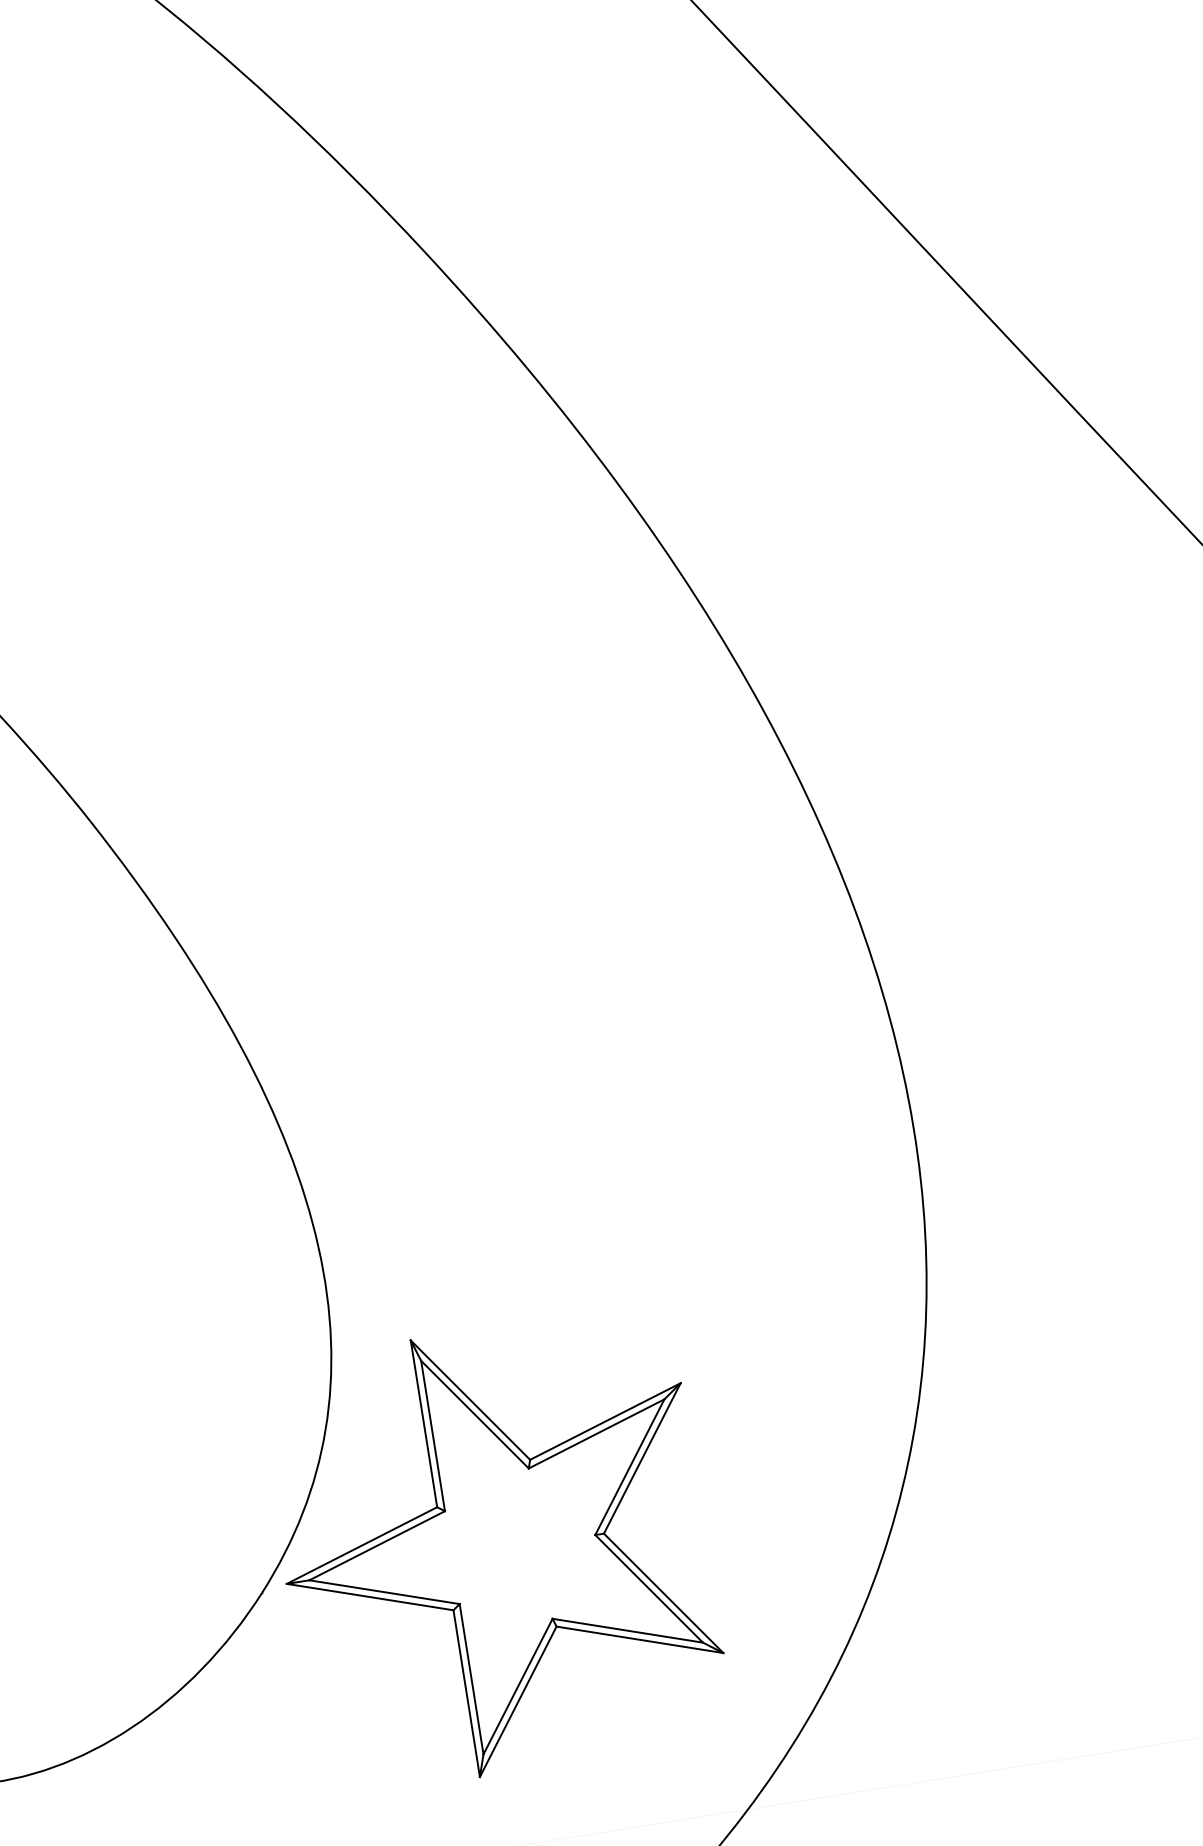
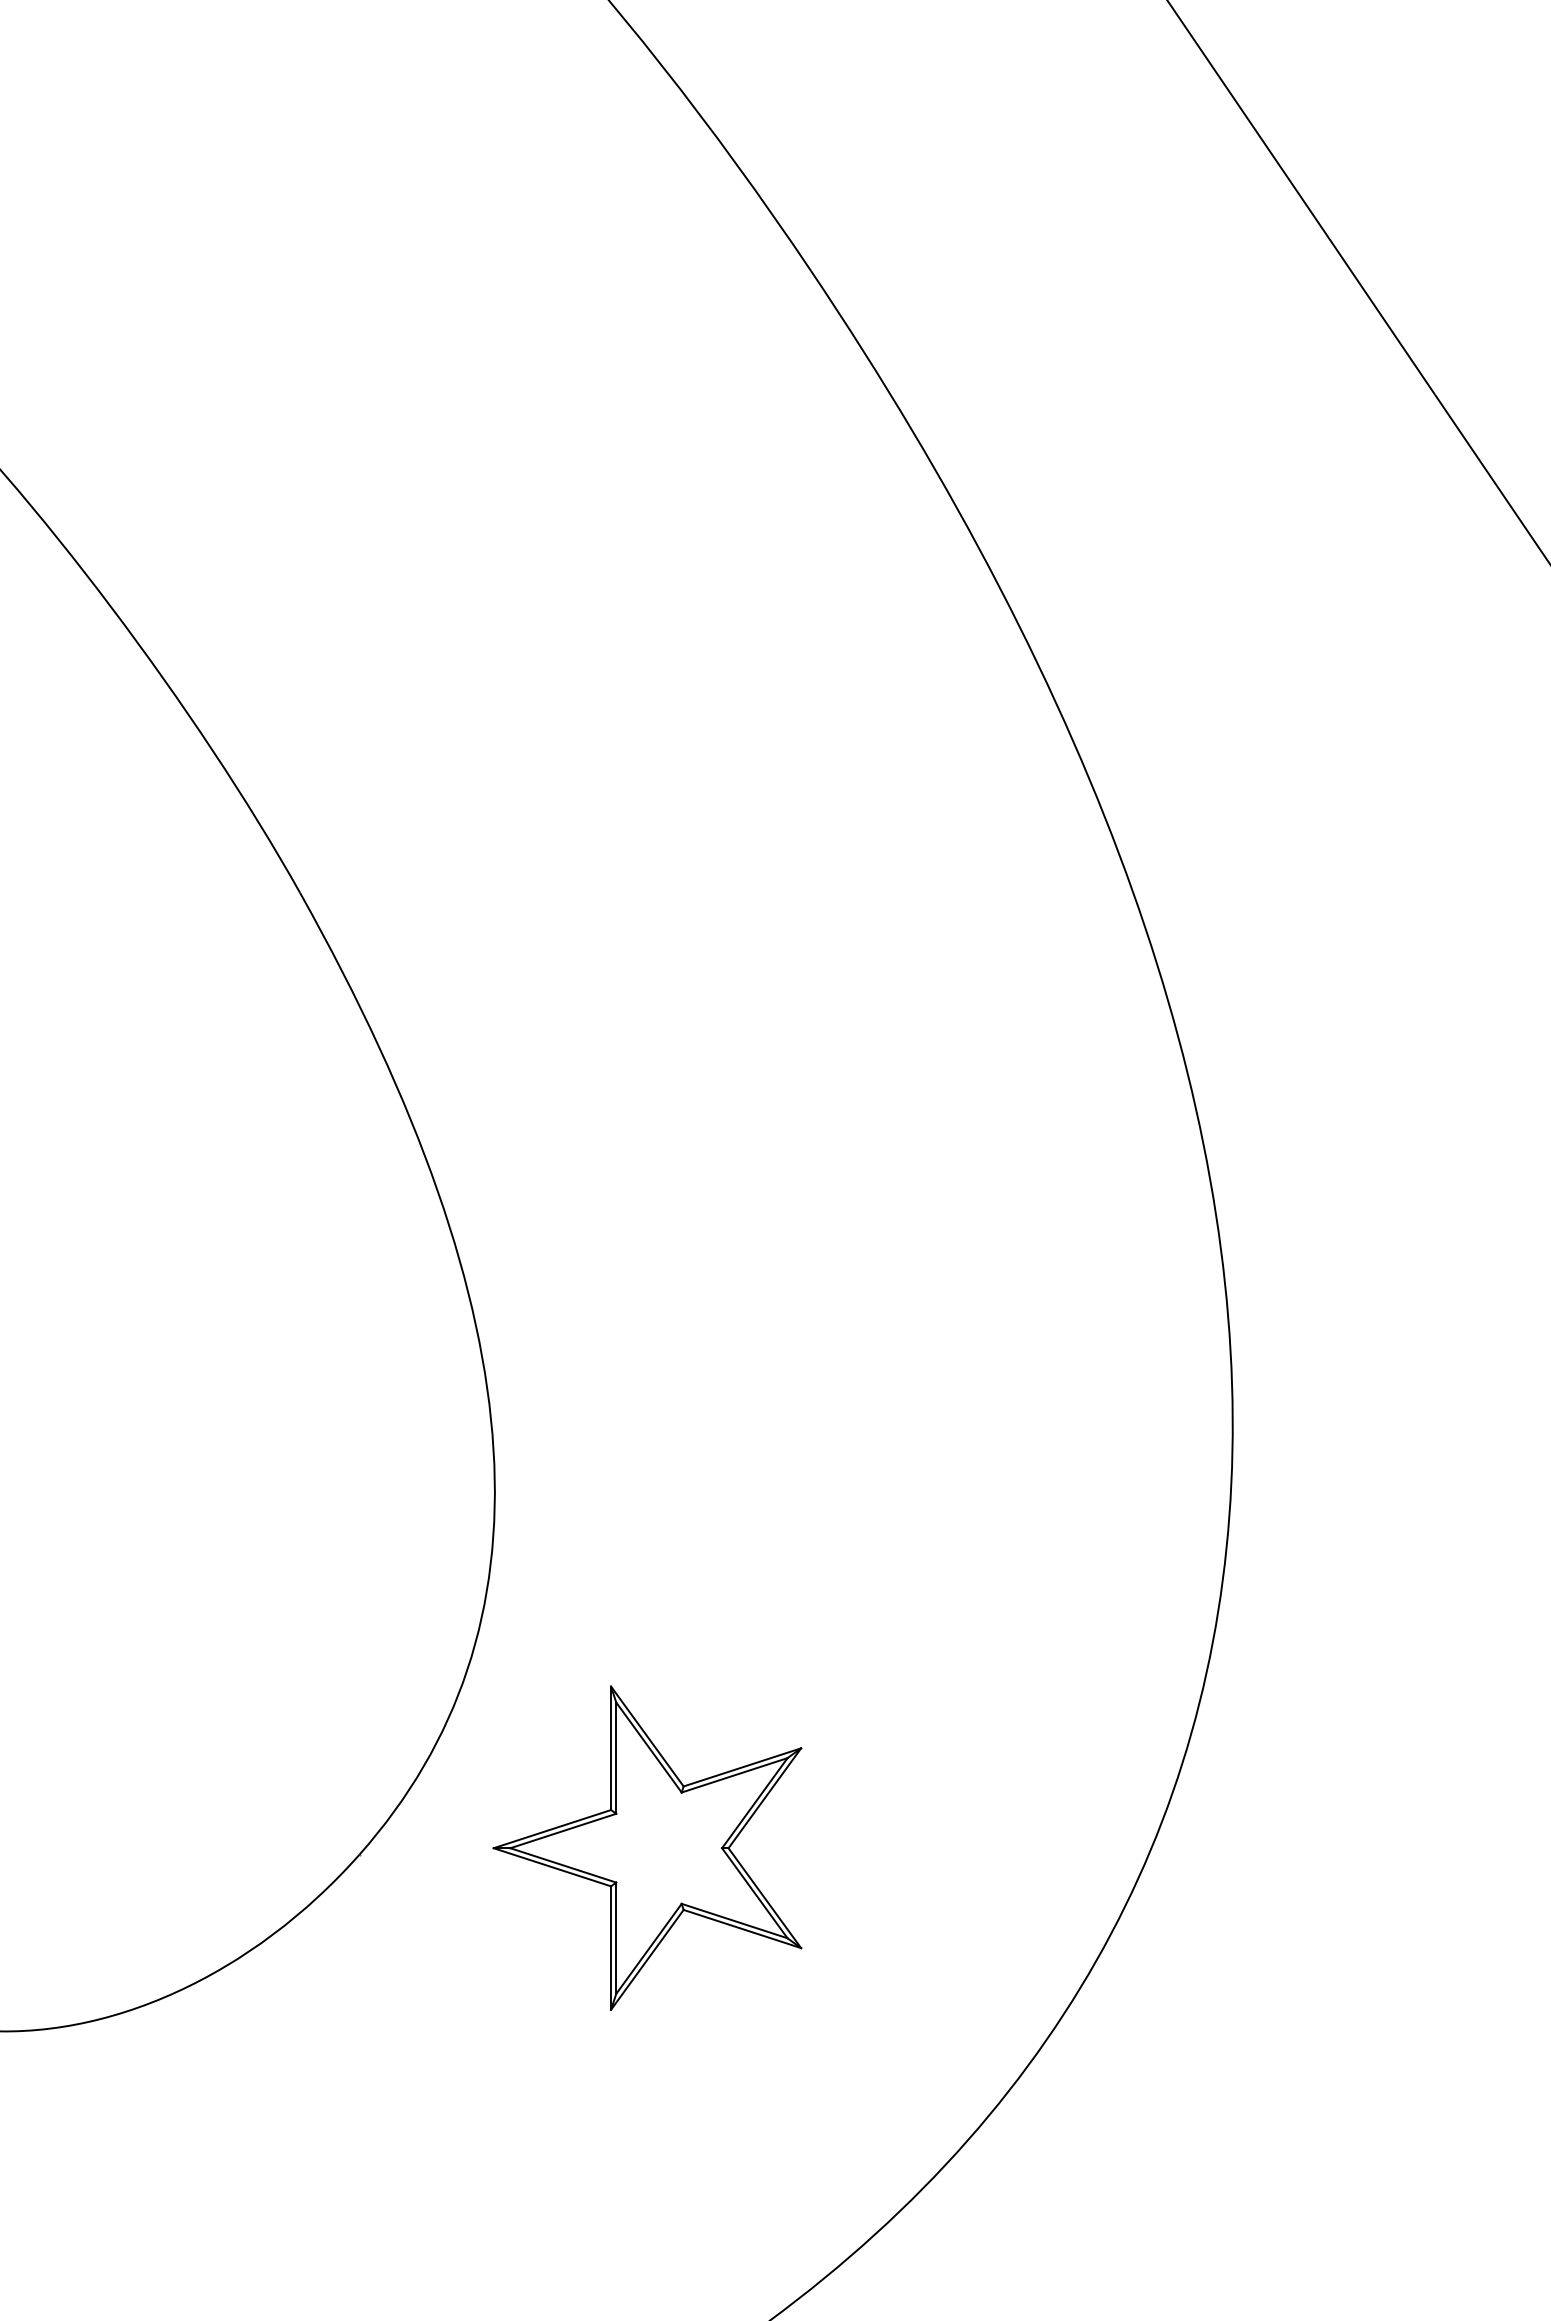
part: (494, 1550) -> (647, 1847), size x0.6

